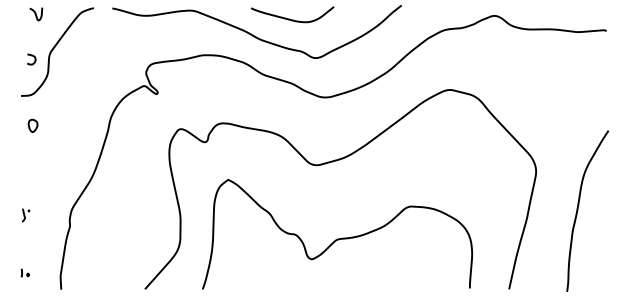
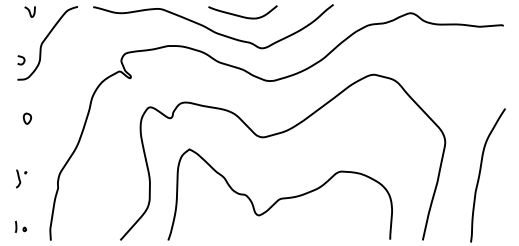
curve: (33, 57) -> (22, 58), moved
part: (32, 125) -> (26, 118), moved
part: (25, 215) -> (21, 179), size x1.67
part: (25, 272) -> (21, 226), size x1.67

